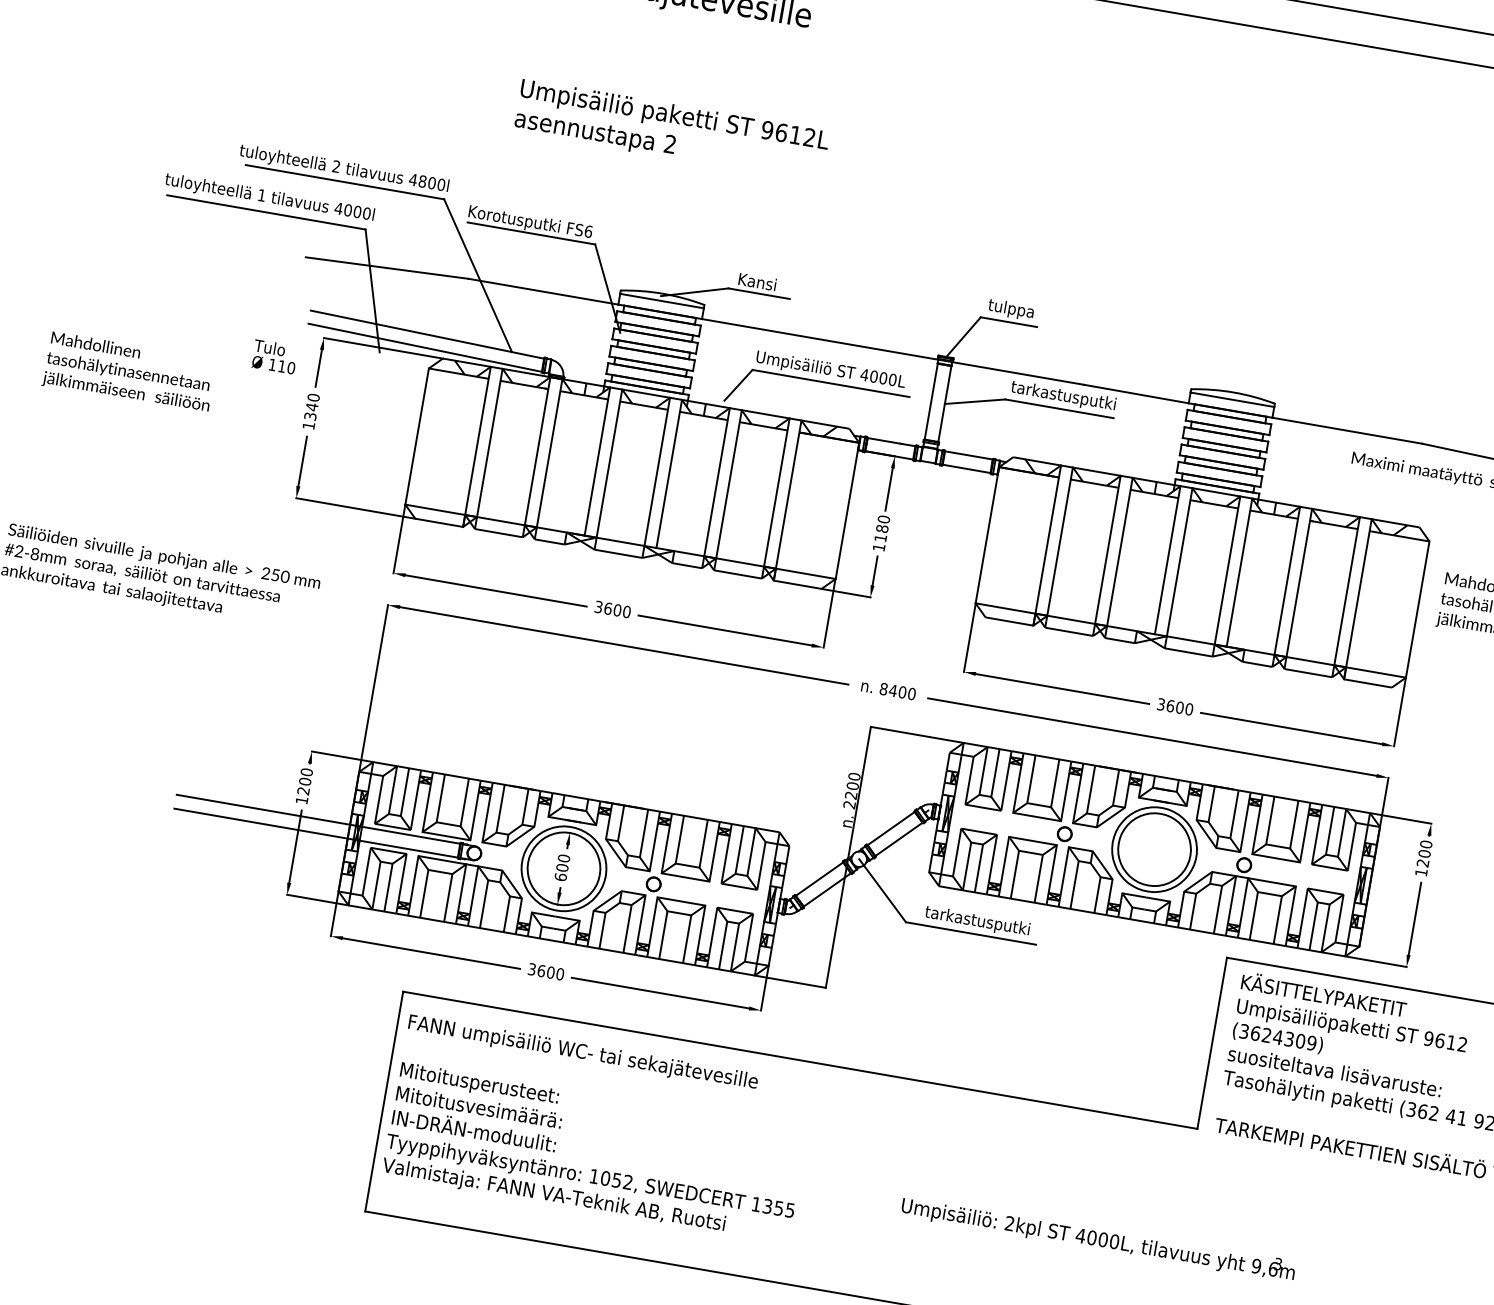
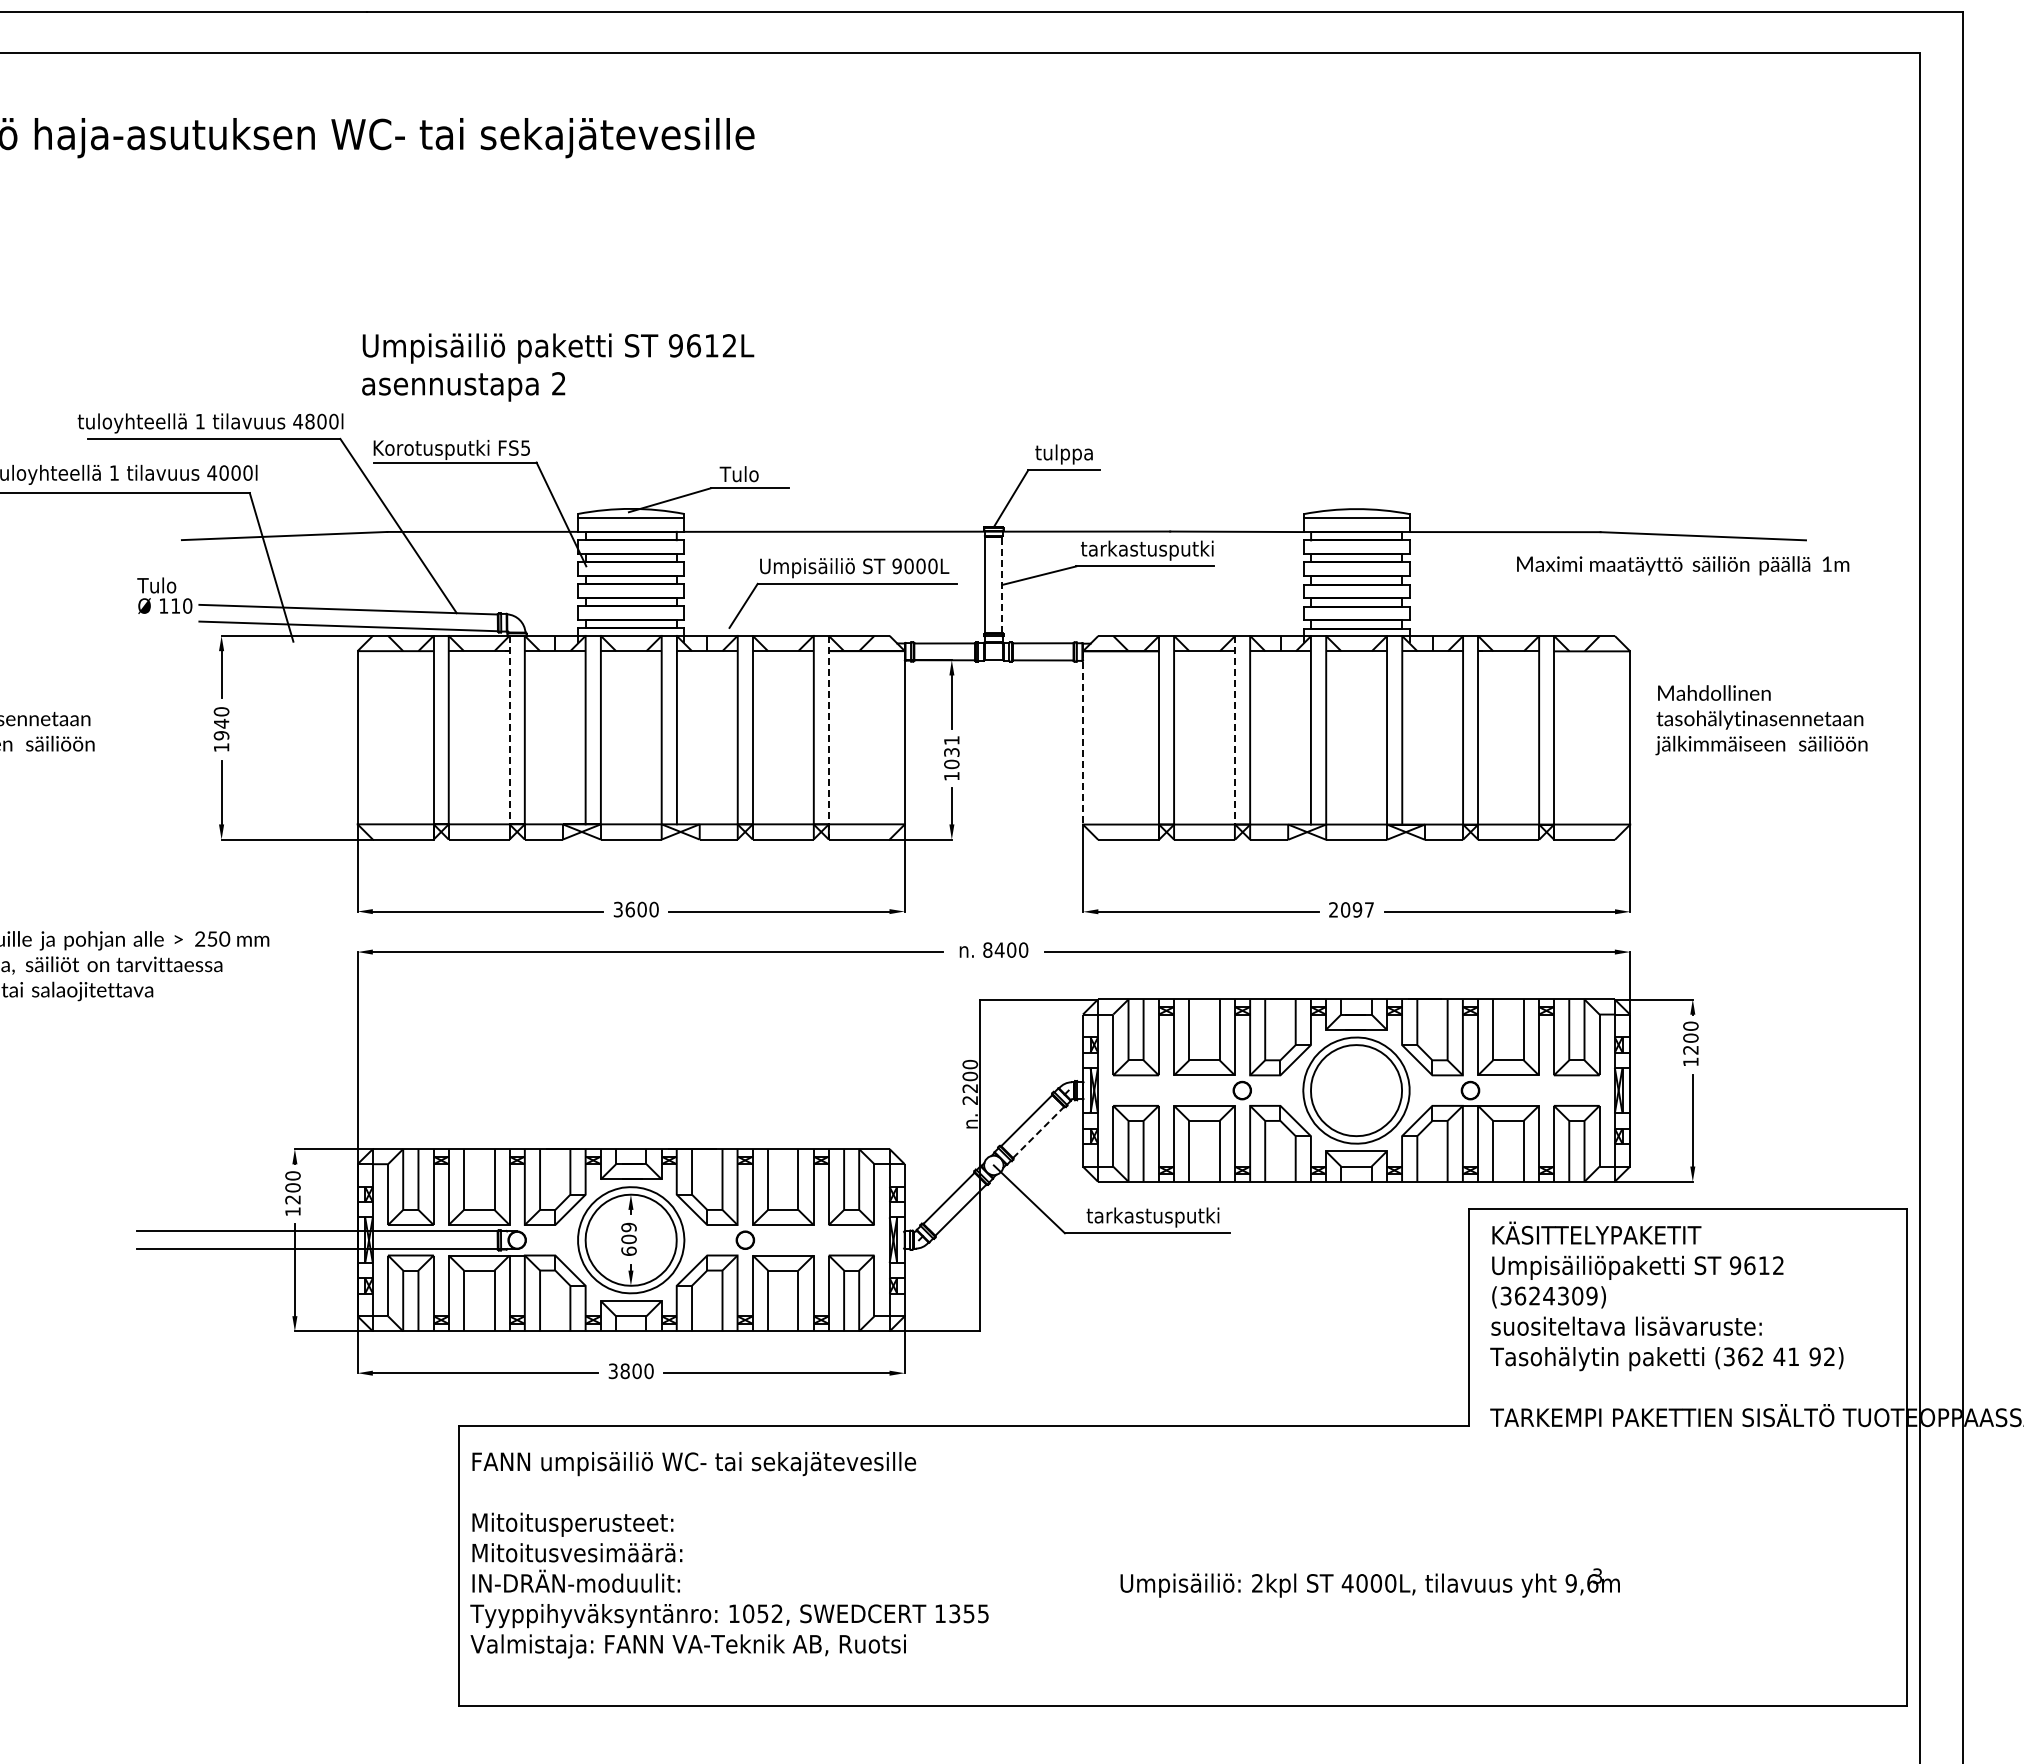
text: (672, 131) -> (558, 367), moved
text: (335, 166) -> (199, 421), 2 -> 1
text: (588, 231) -> (525, 447), FS6 -> FS5
text: (756, 281) -> (743, 474), Kansi -> Tulo
text: (274, 356) -> (164, 595), moved
text: (864, 375) -> (897, 566), 4000L -> 9000L
line: (944, 403) -> (1002, 584), solid -> dashed
text: (310, 416) -> (221, 735), 1340 -> 1940
line: (537, 451) -> (509, 730), solid -> dashed
line: (787, 500) -> (828, 737), solid -> dashed
text: (882, 528) -> (951, 752), 1180 -> 1031
line: (987, 534) -> (1082, 737), solid -> dashed
line: (1107, 549) -> (1234, 730), solid -> dashed
text: (1175, 706) -> (1351, 909), 3600 -> 2097
line: (899, 839) -> (1039, 1132), solid -> dashed
text: (563, 858) -> (628, 1227), 600 -> 609
text: (541, 970) -> (624, 1370), 3600 -> 3800

